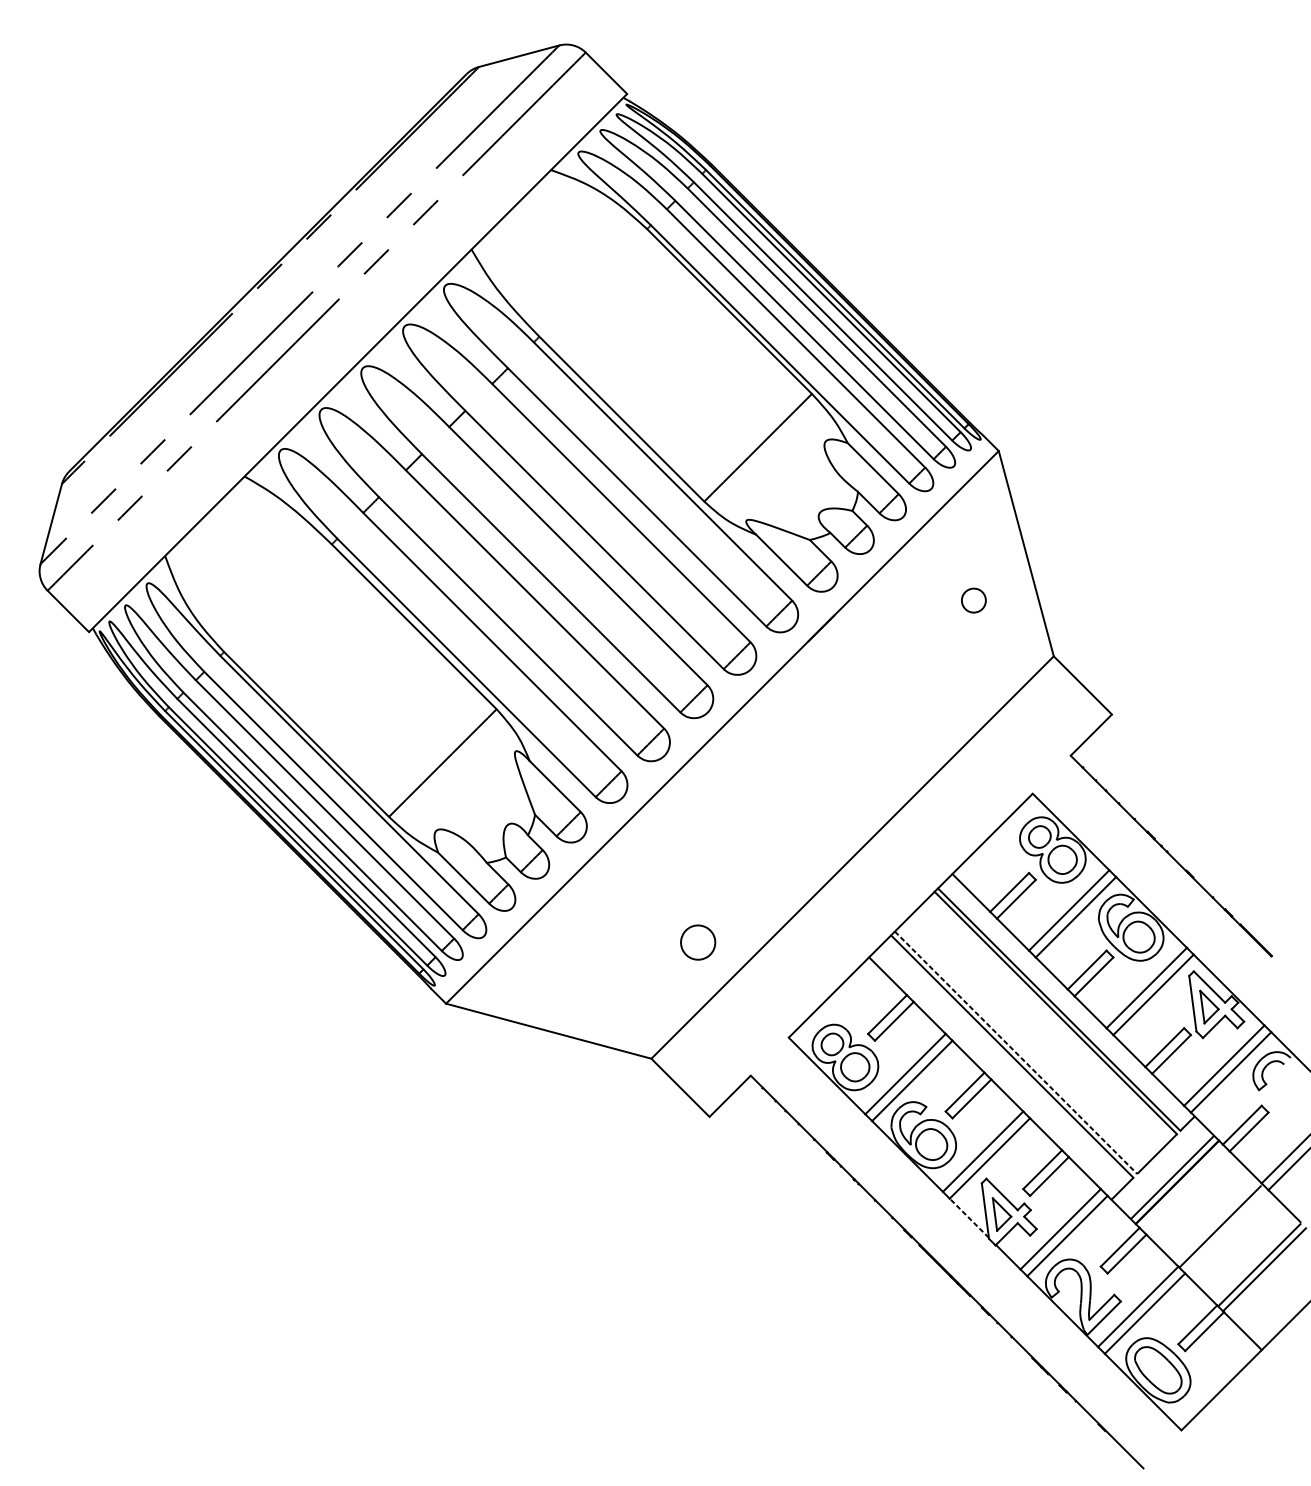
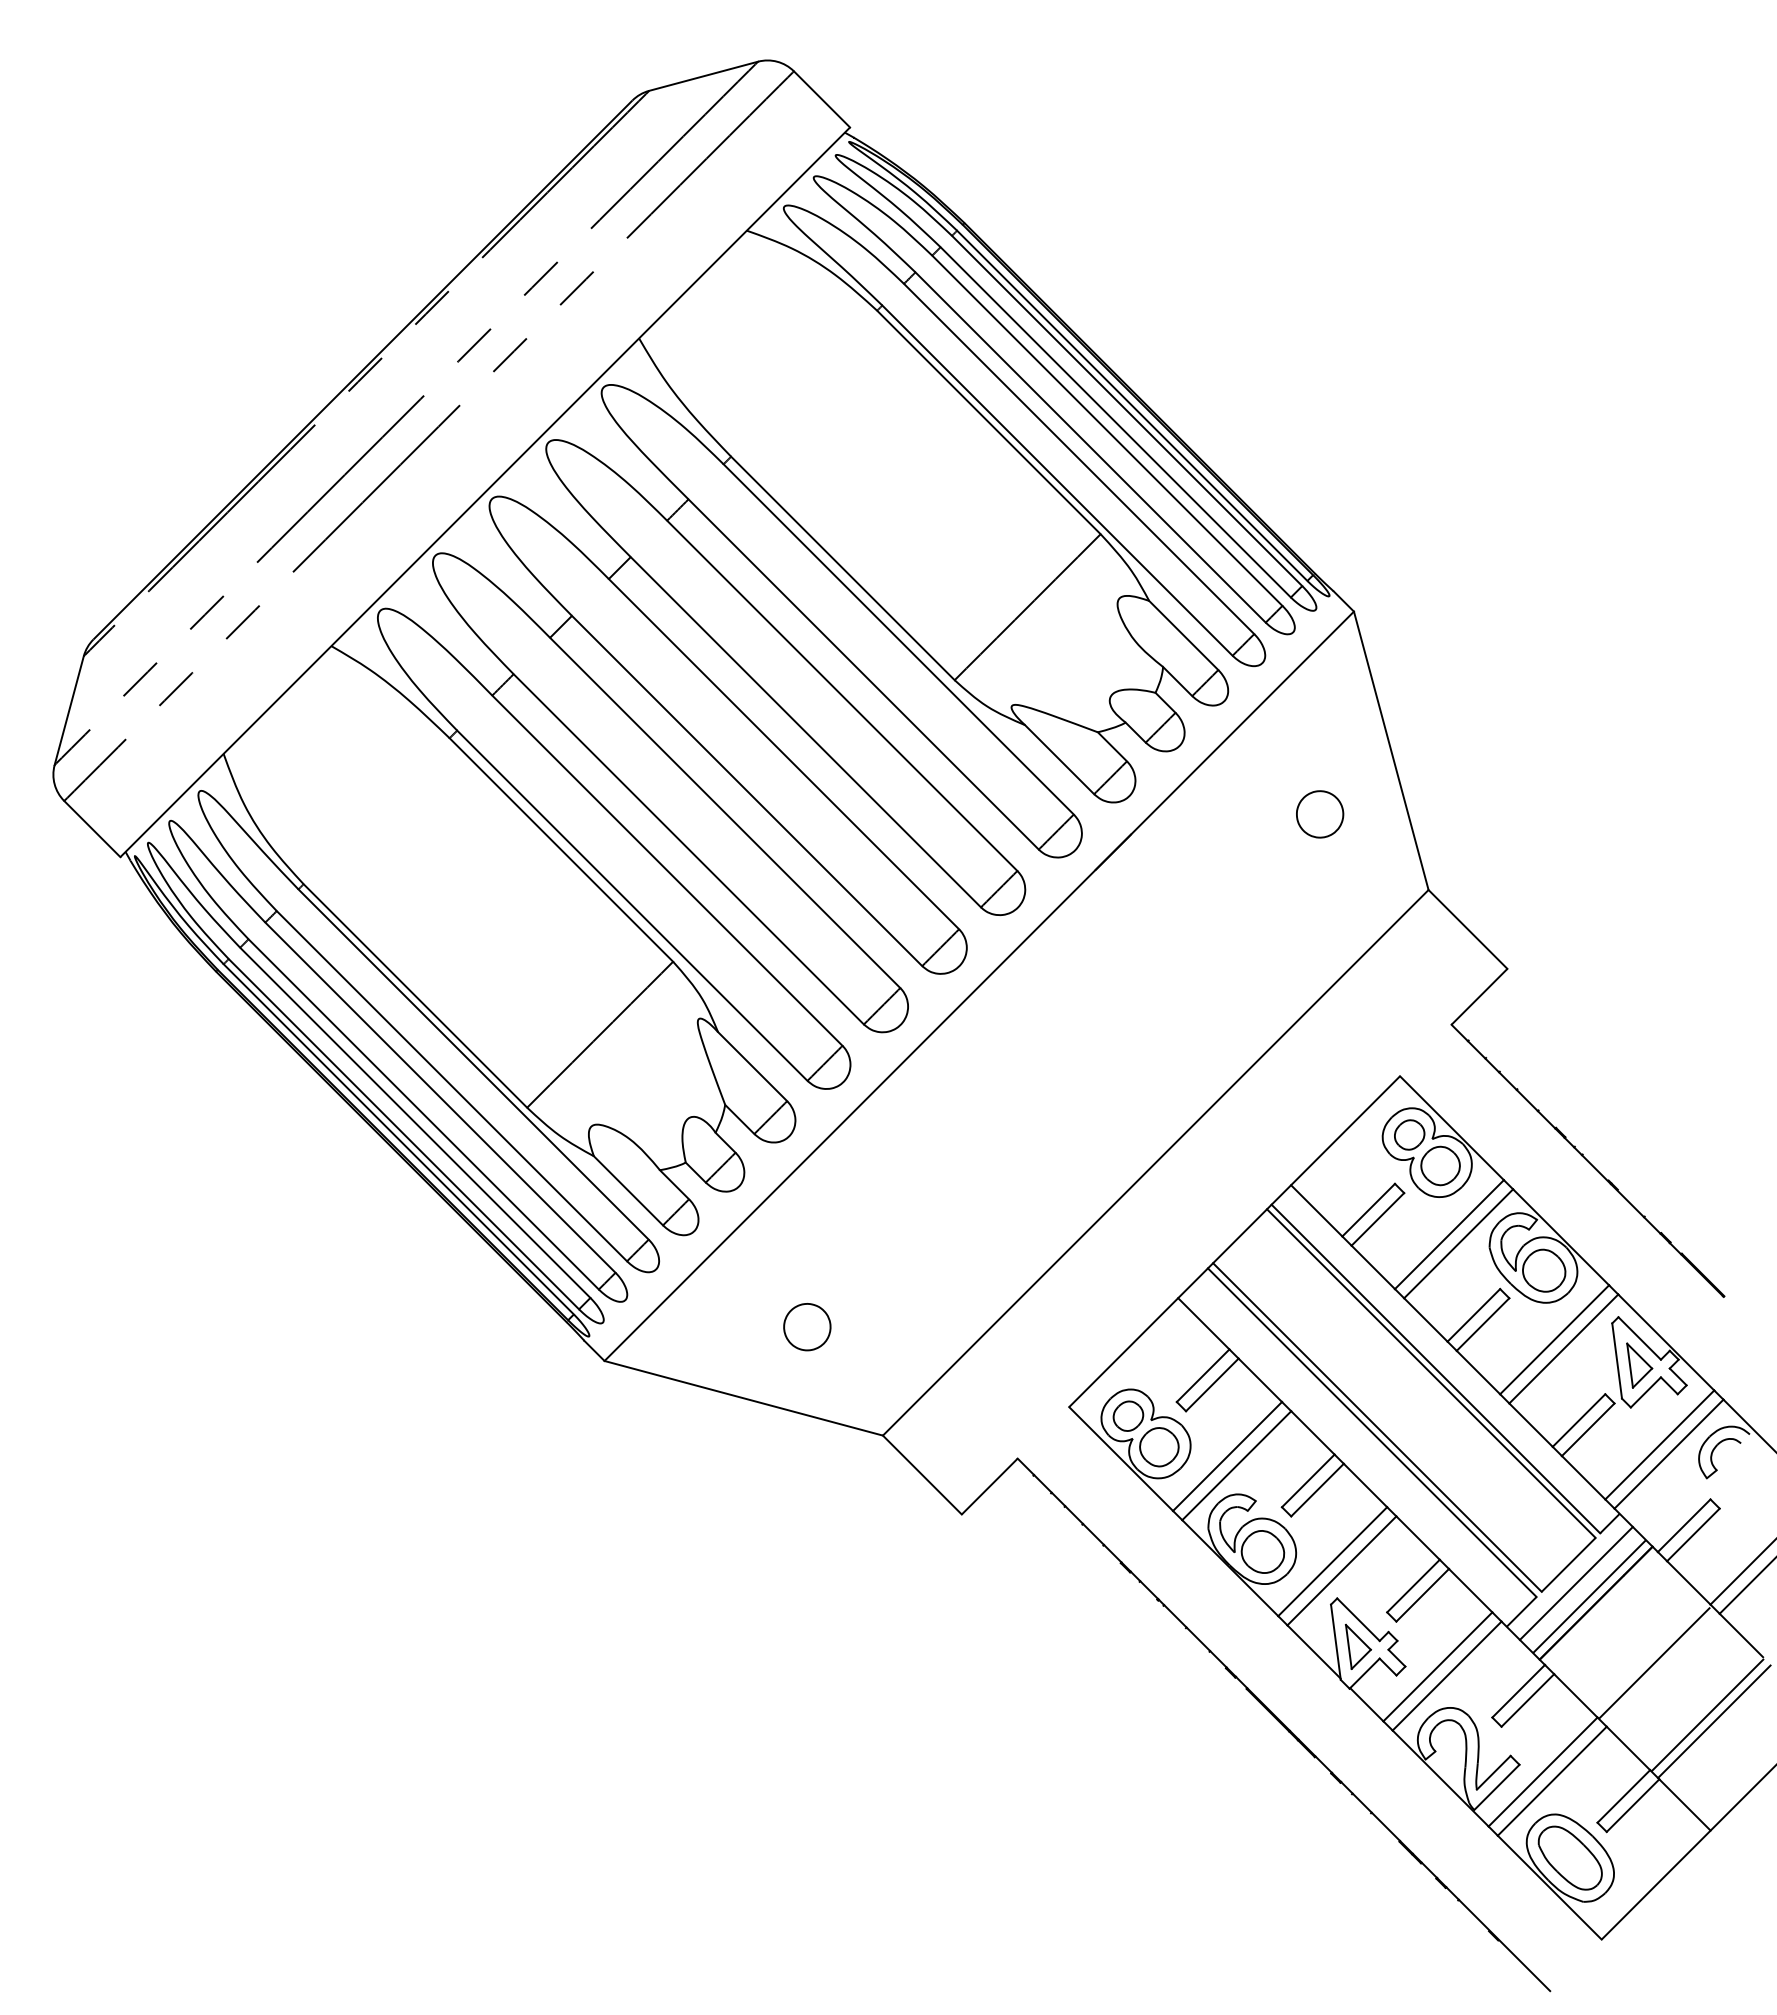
part: (974, 600) -> (1320, 814), size x1.43
part: (698, 942) -> (807, 1327), moved
line: (1016, 1052) -> (1377, 1427), dashed -> solid
line: (1162, 1167) -> (1575, 1583), added
line: (969, 1217) -> (1314, 1651), dashed -> solid

